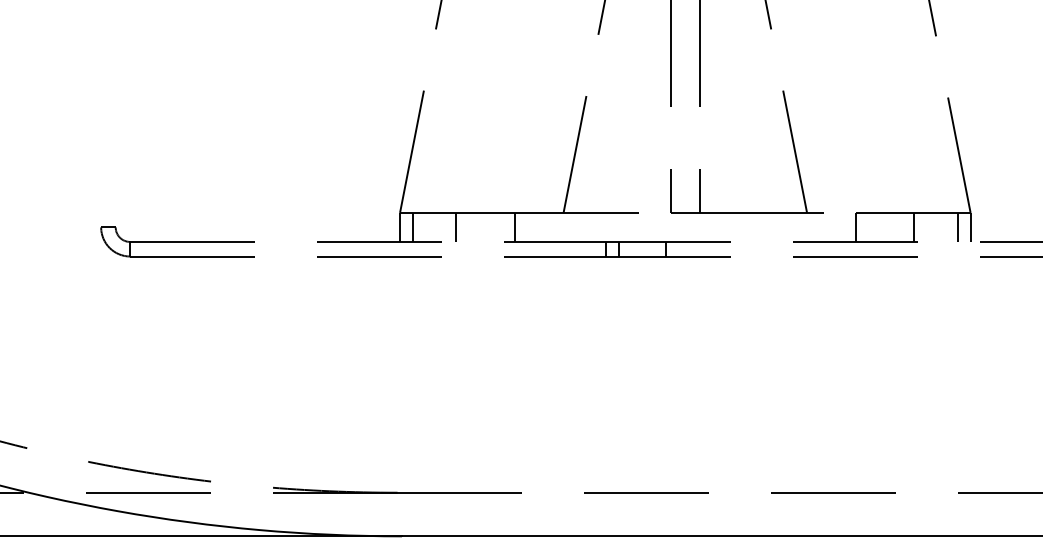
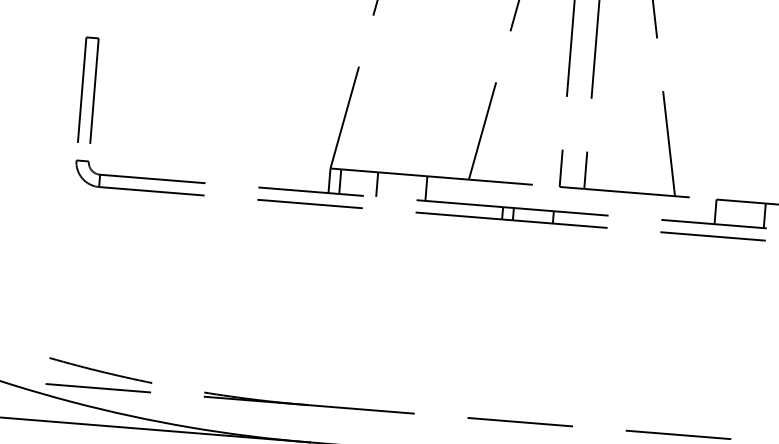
part: (101, 143) -> (82, 89), added

